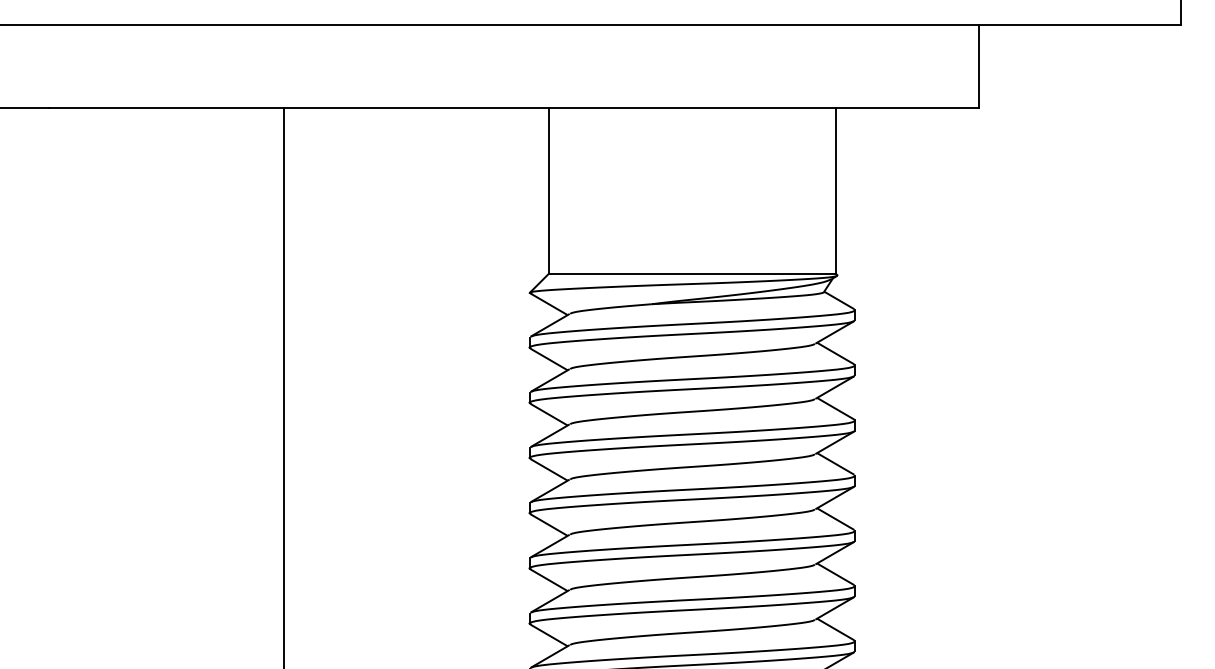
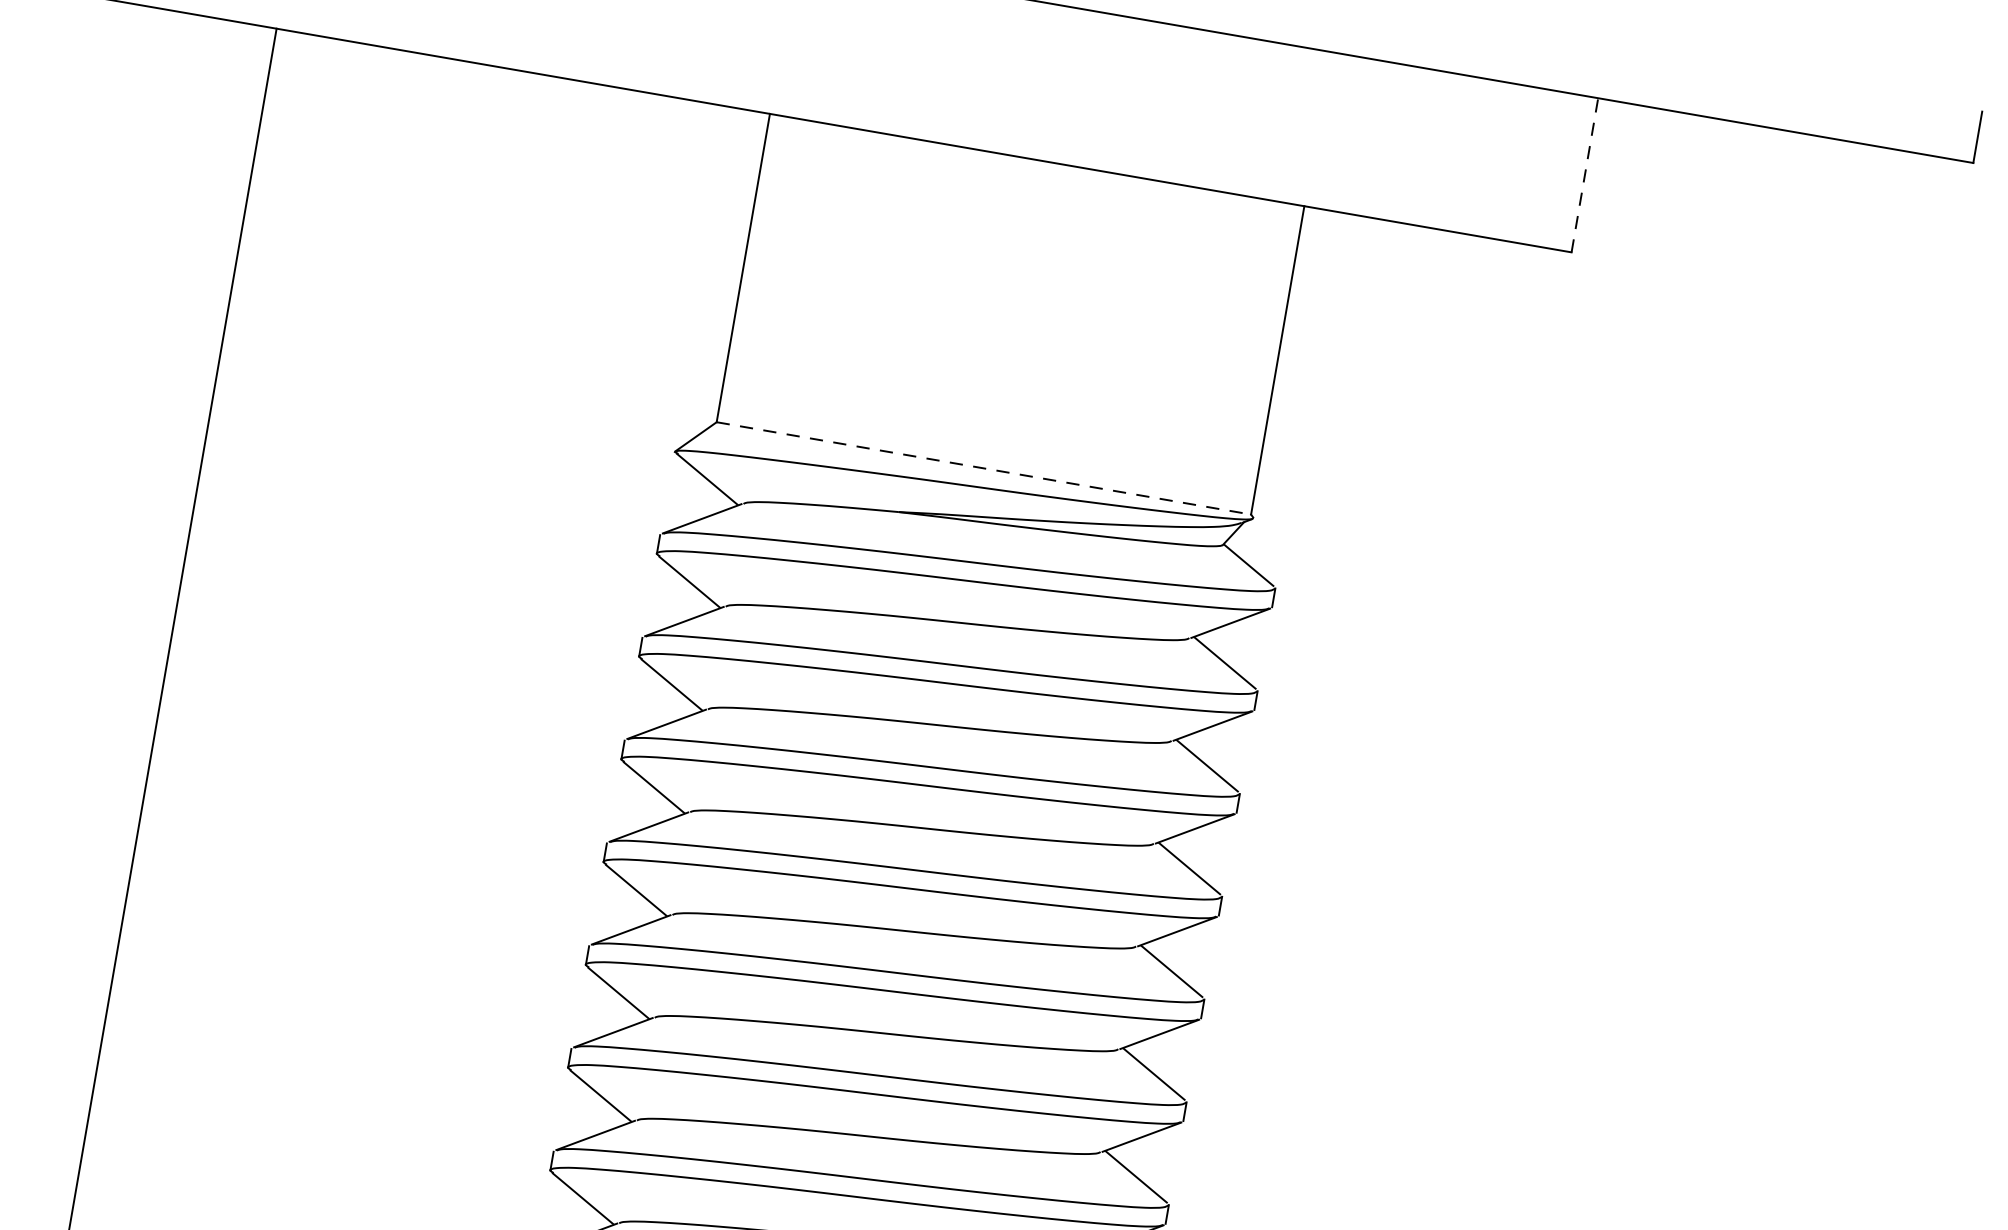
line: (979, 66) -> (1585, 174), solid -> dashed
line: (692, 273) -> (984, 467), solid -> dashed

